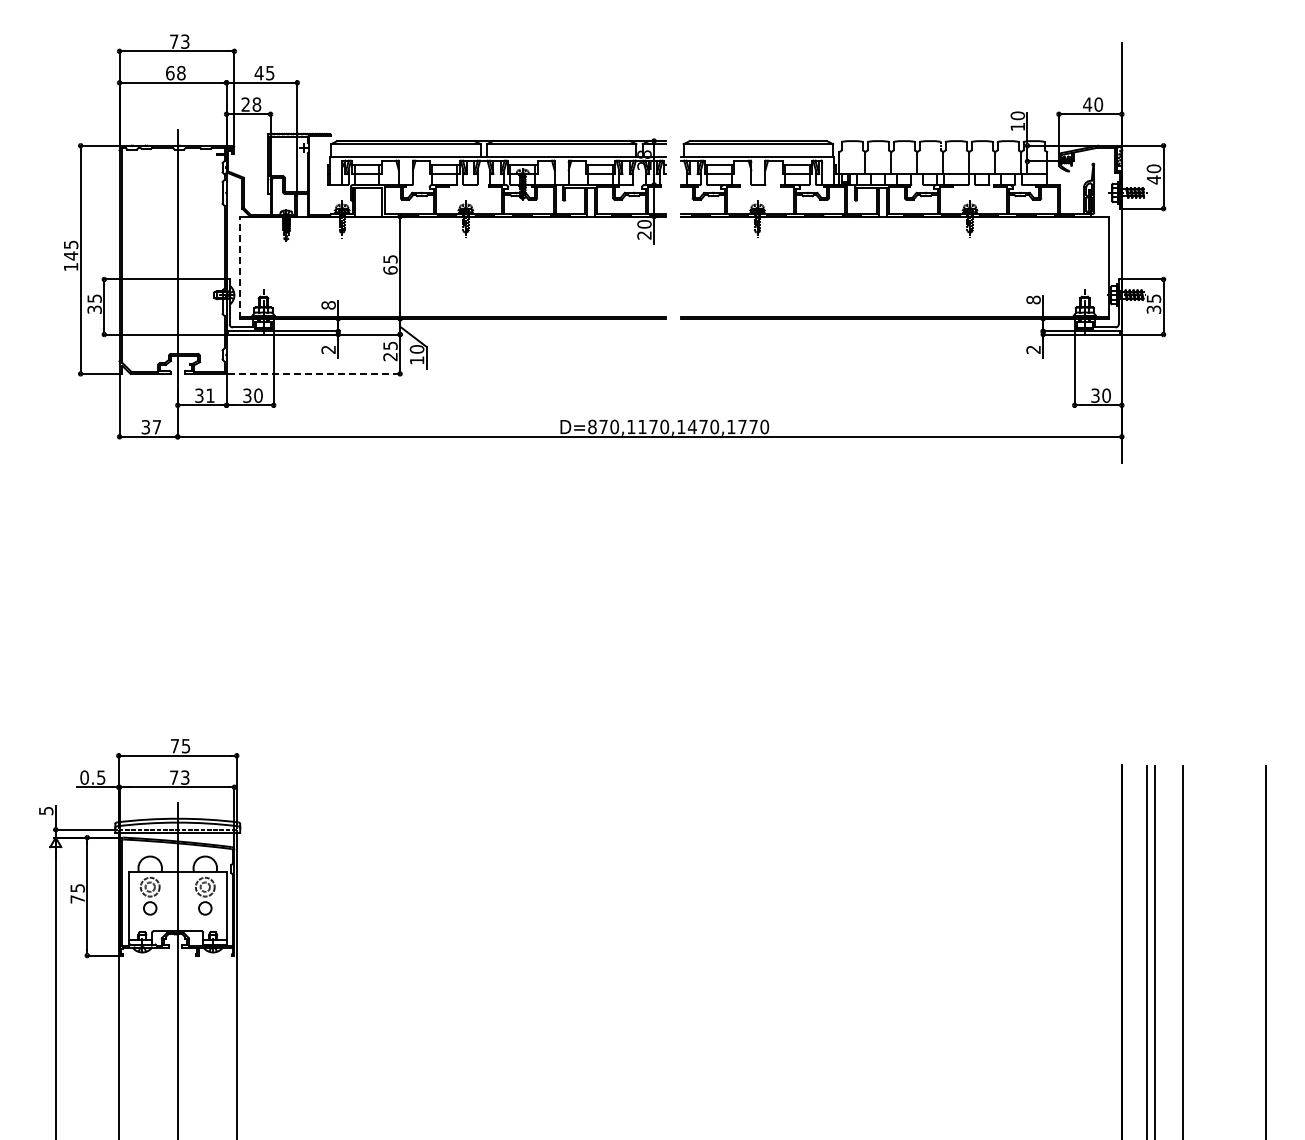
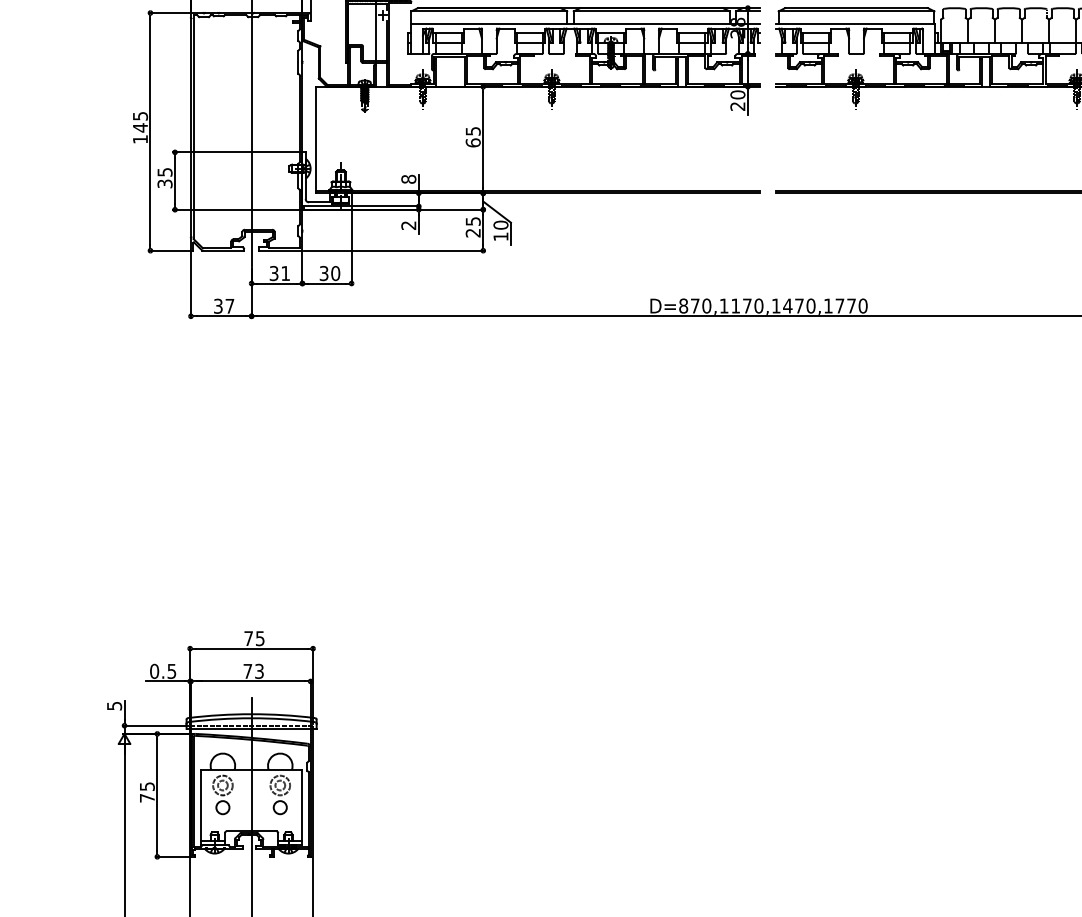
line: (239, 267) -> (315, 139), dashed -> solid
line: (315, 373) -> (395, 250), dashed -> solid

